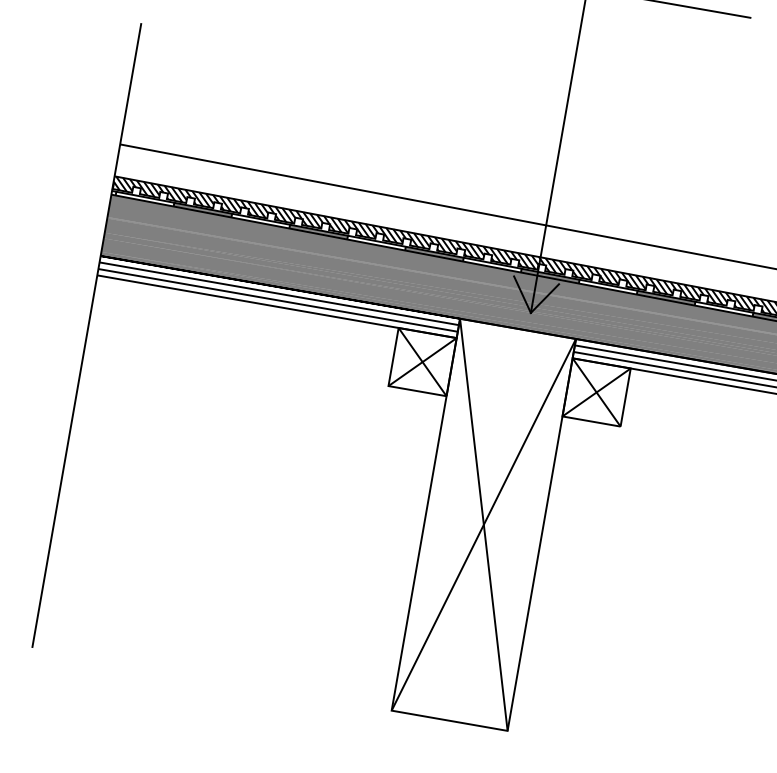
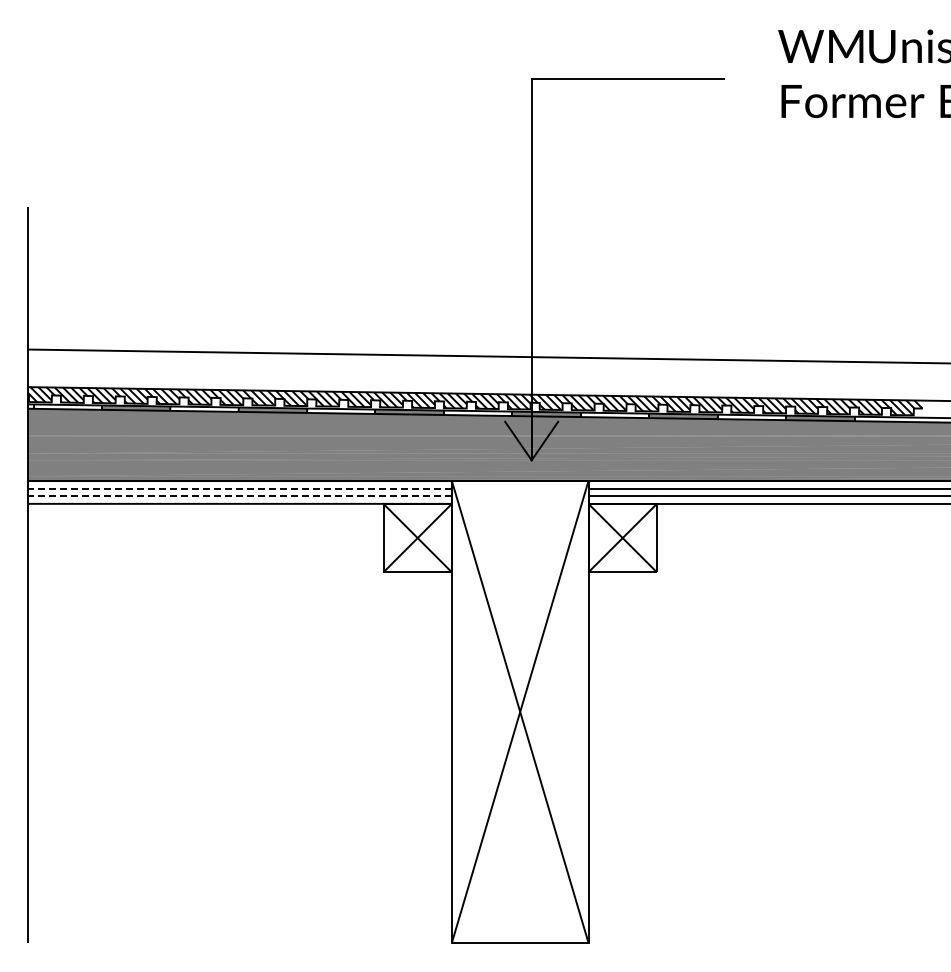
line: (279, 293) -> (240, 488), solid -> dashed
line: (278, 300) -> (240, 496), solid -> dashed

